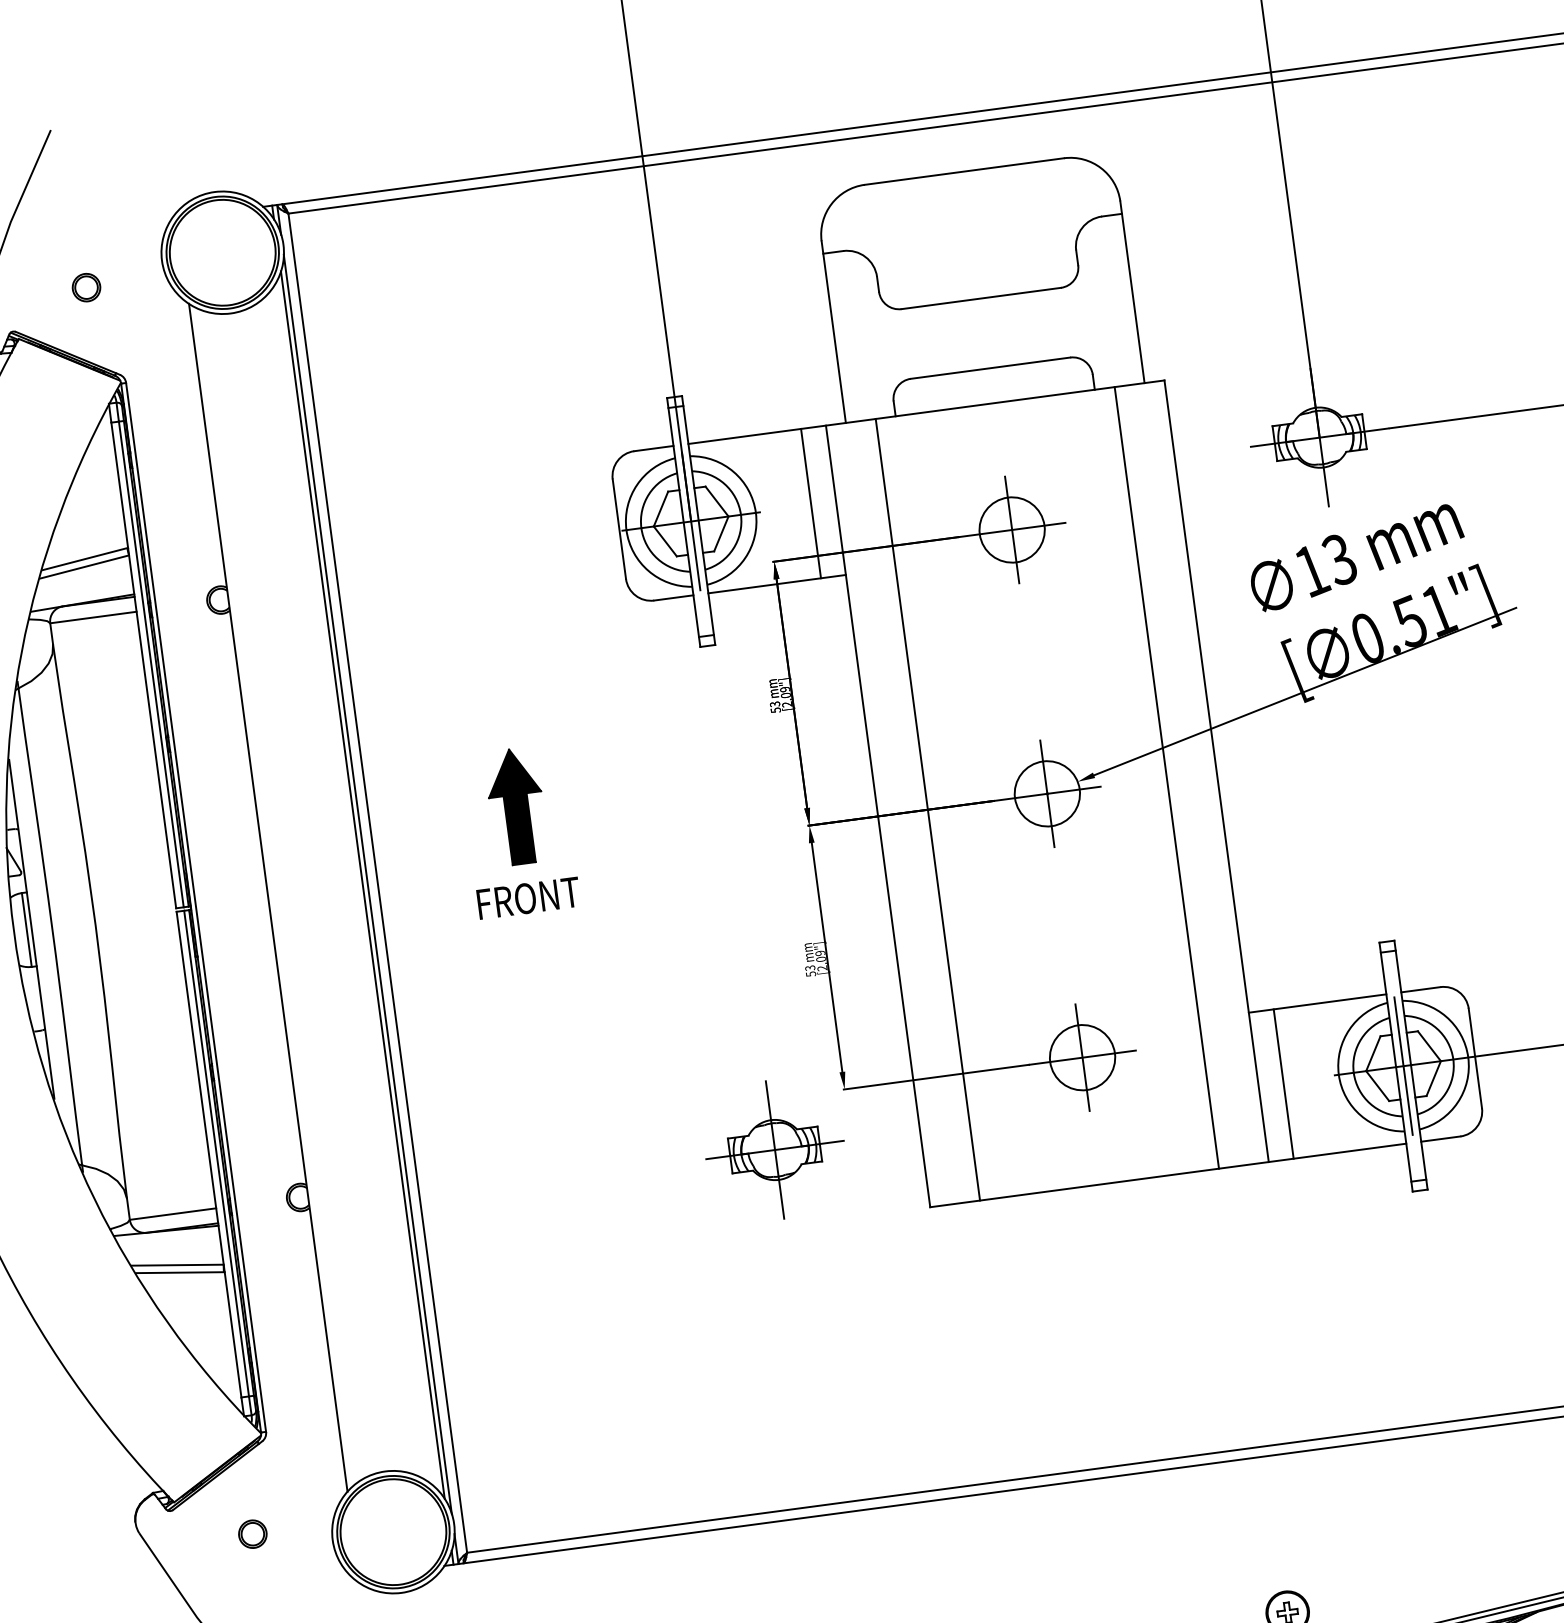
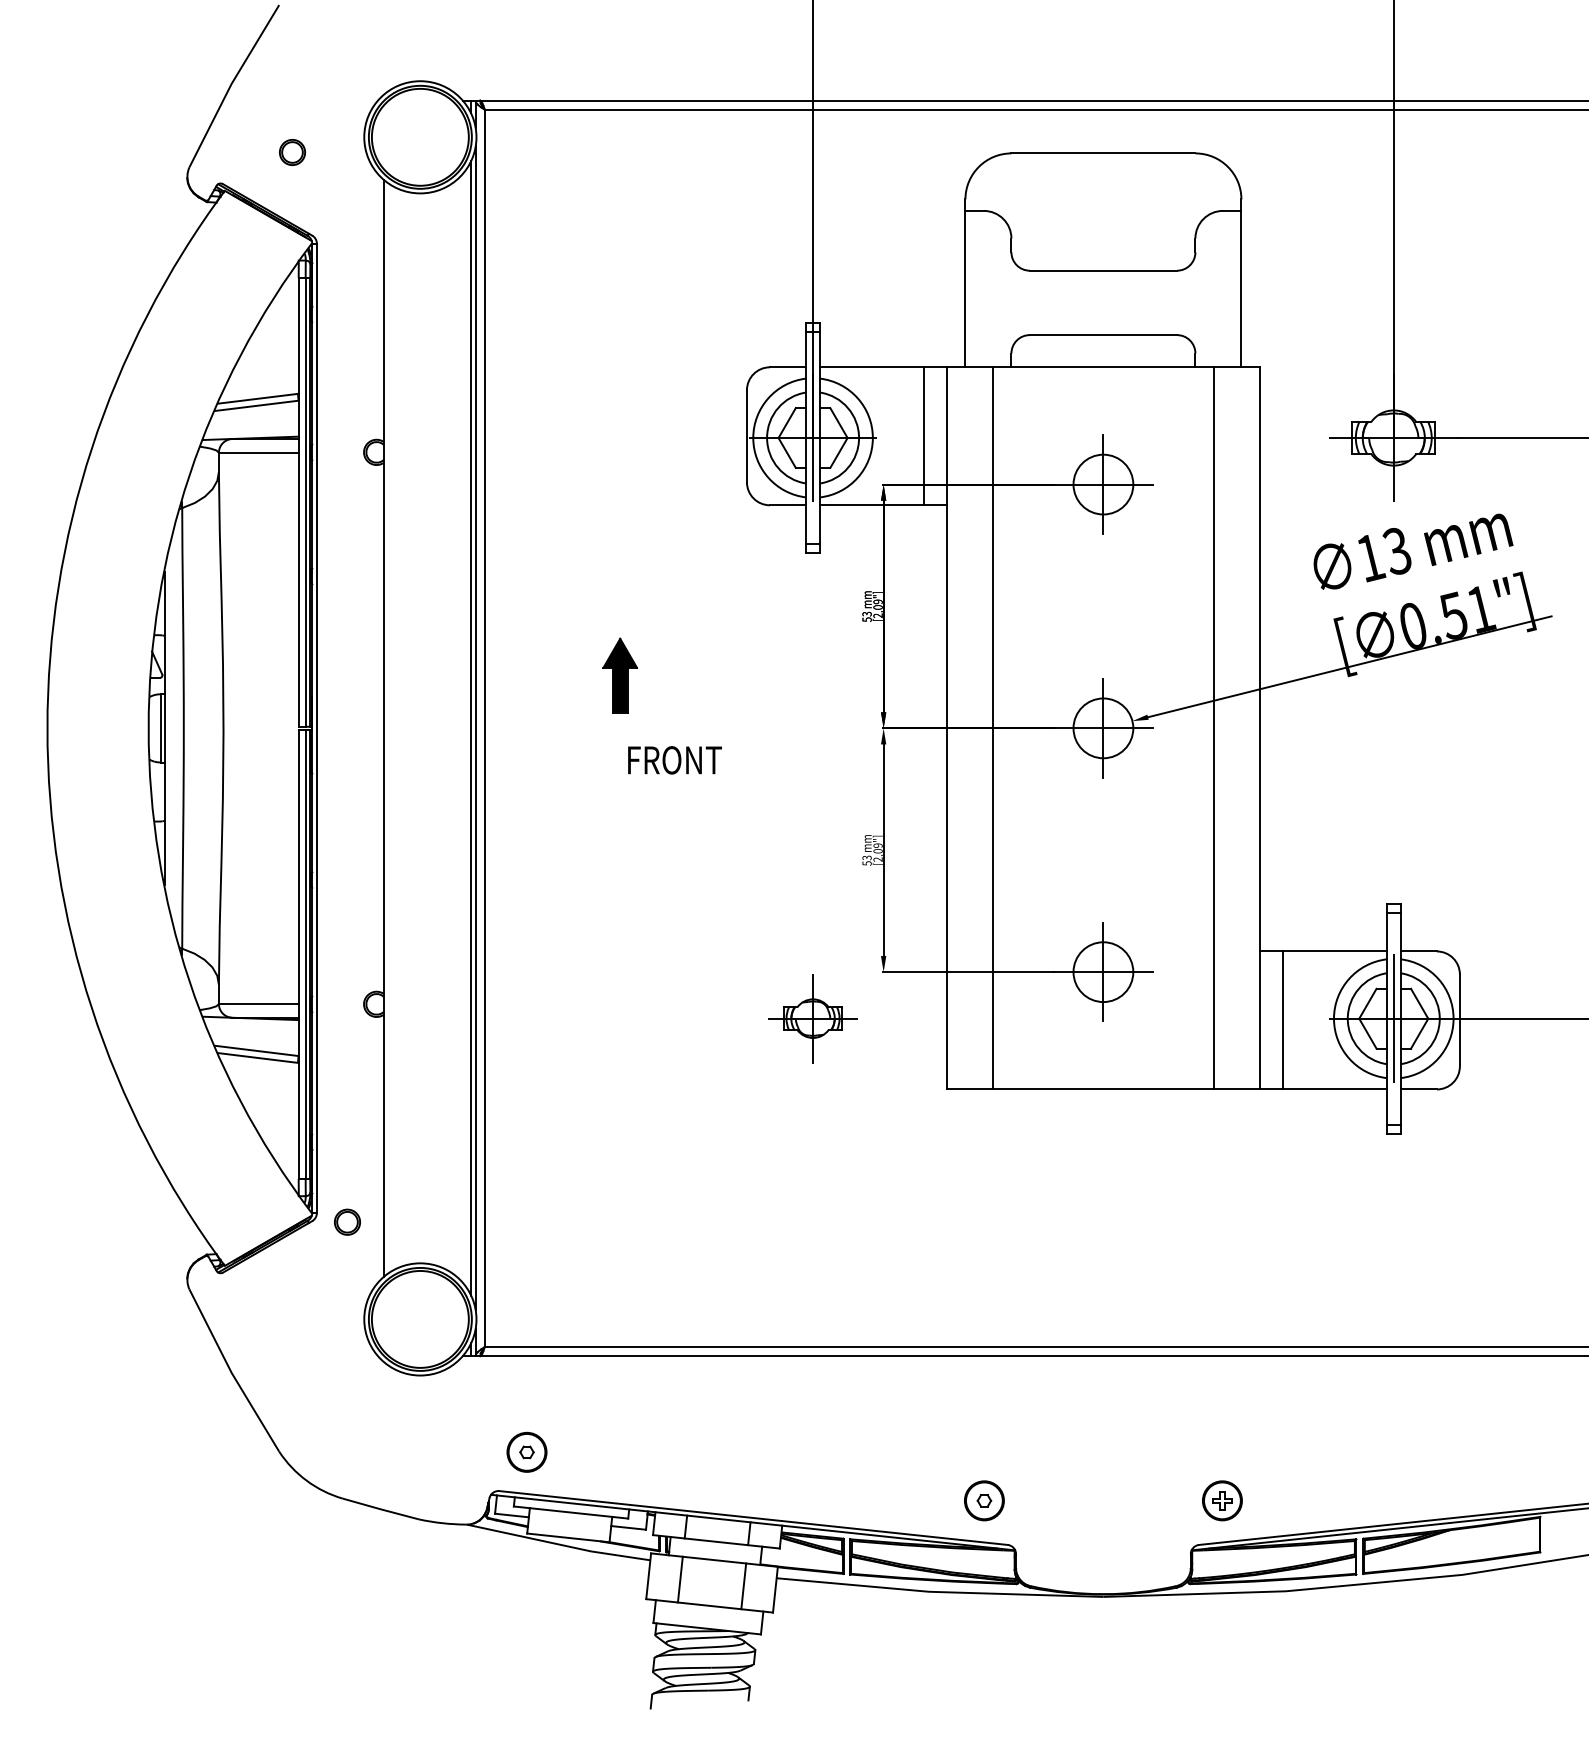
part: (517, 806) -> (620, 675), size x0.7
text: (528, 898) -> (674, 760), moved
part: (774, 1149) -> (812, 1018), size x0.7
part: (252, 1533) -> (347, 1221), moved

